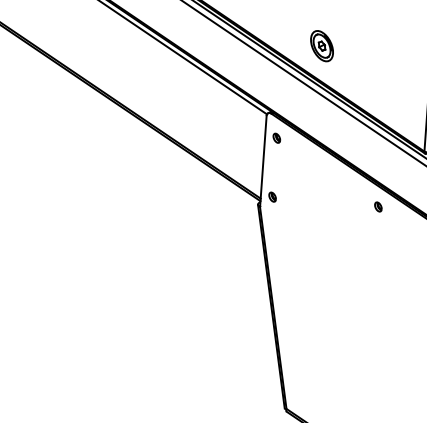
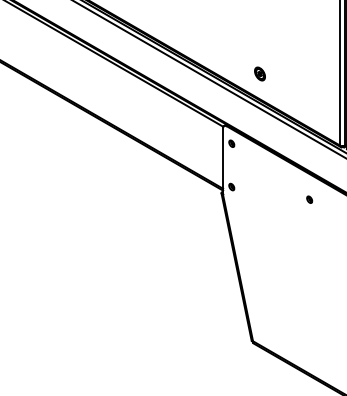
part: (321, 45) -> (259, 73), size x0.6
part: (378, 206) -> (309, 199), moved

